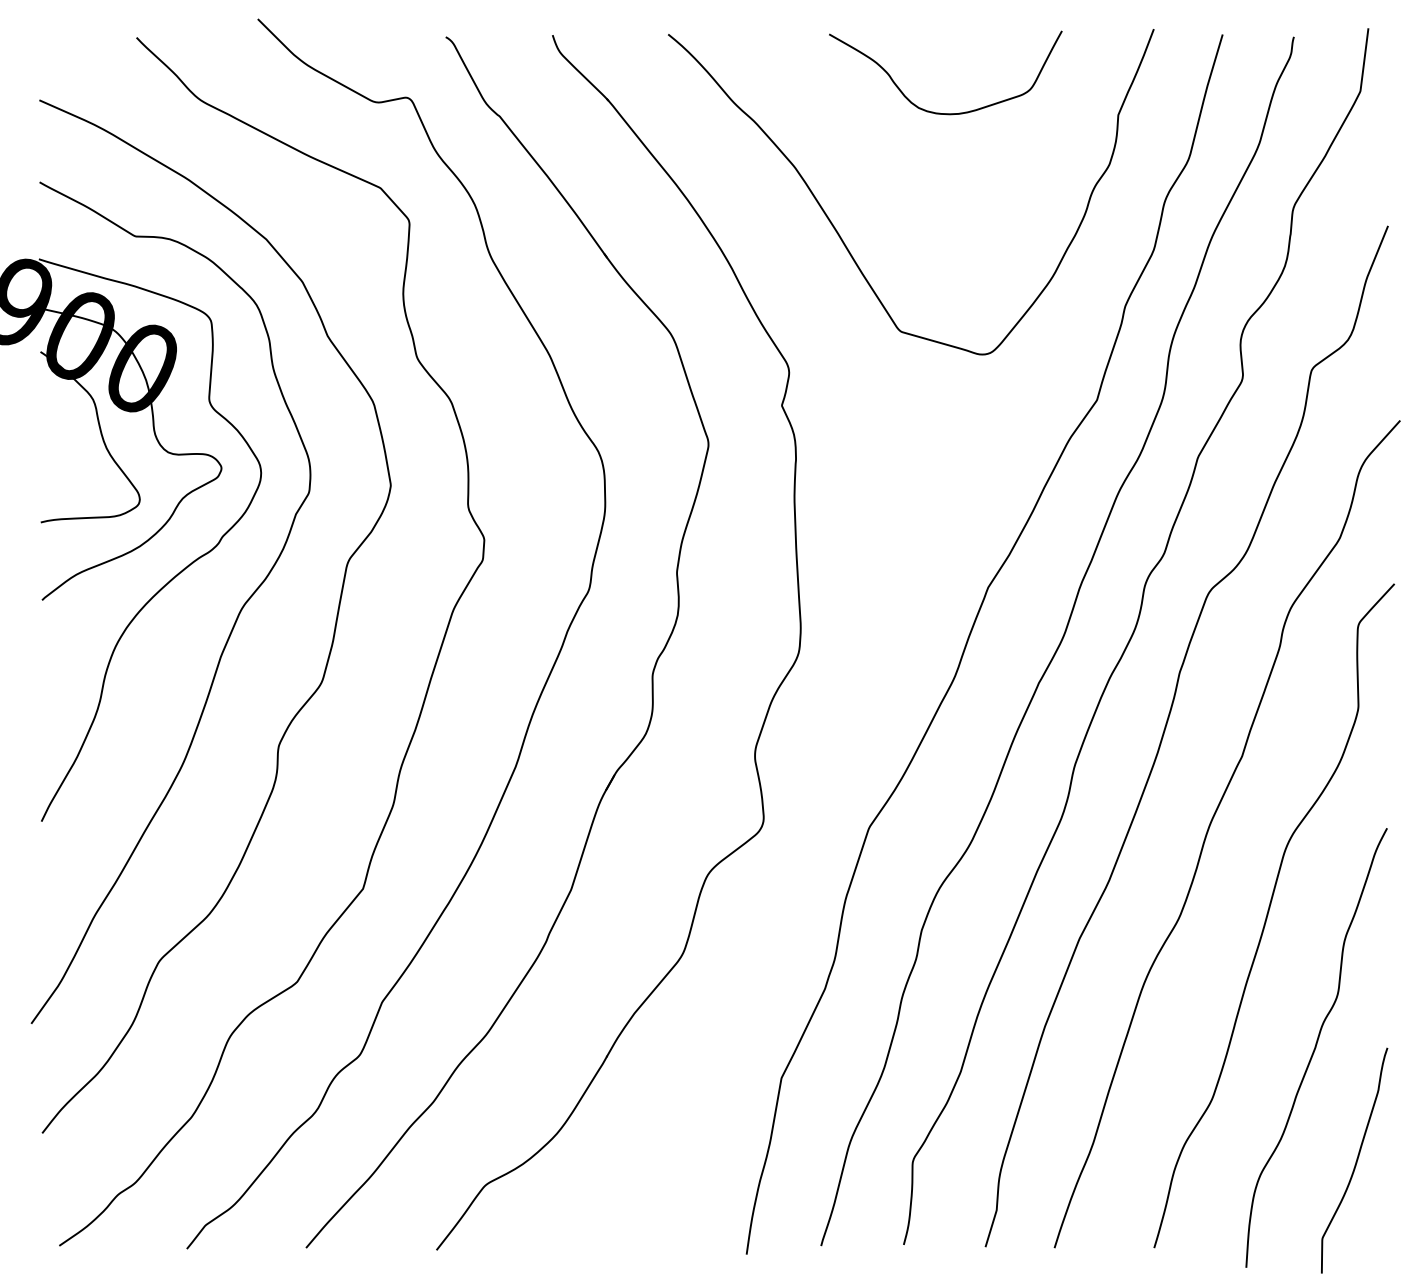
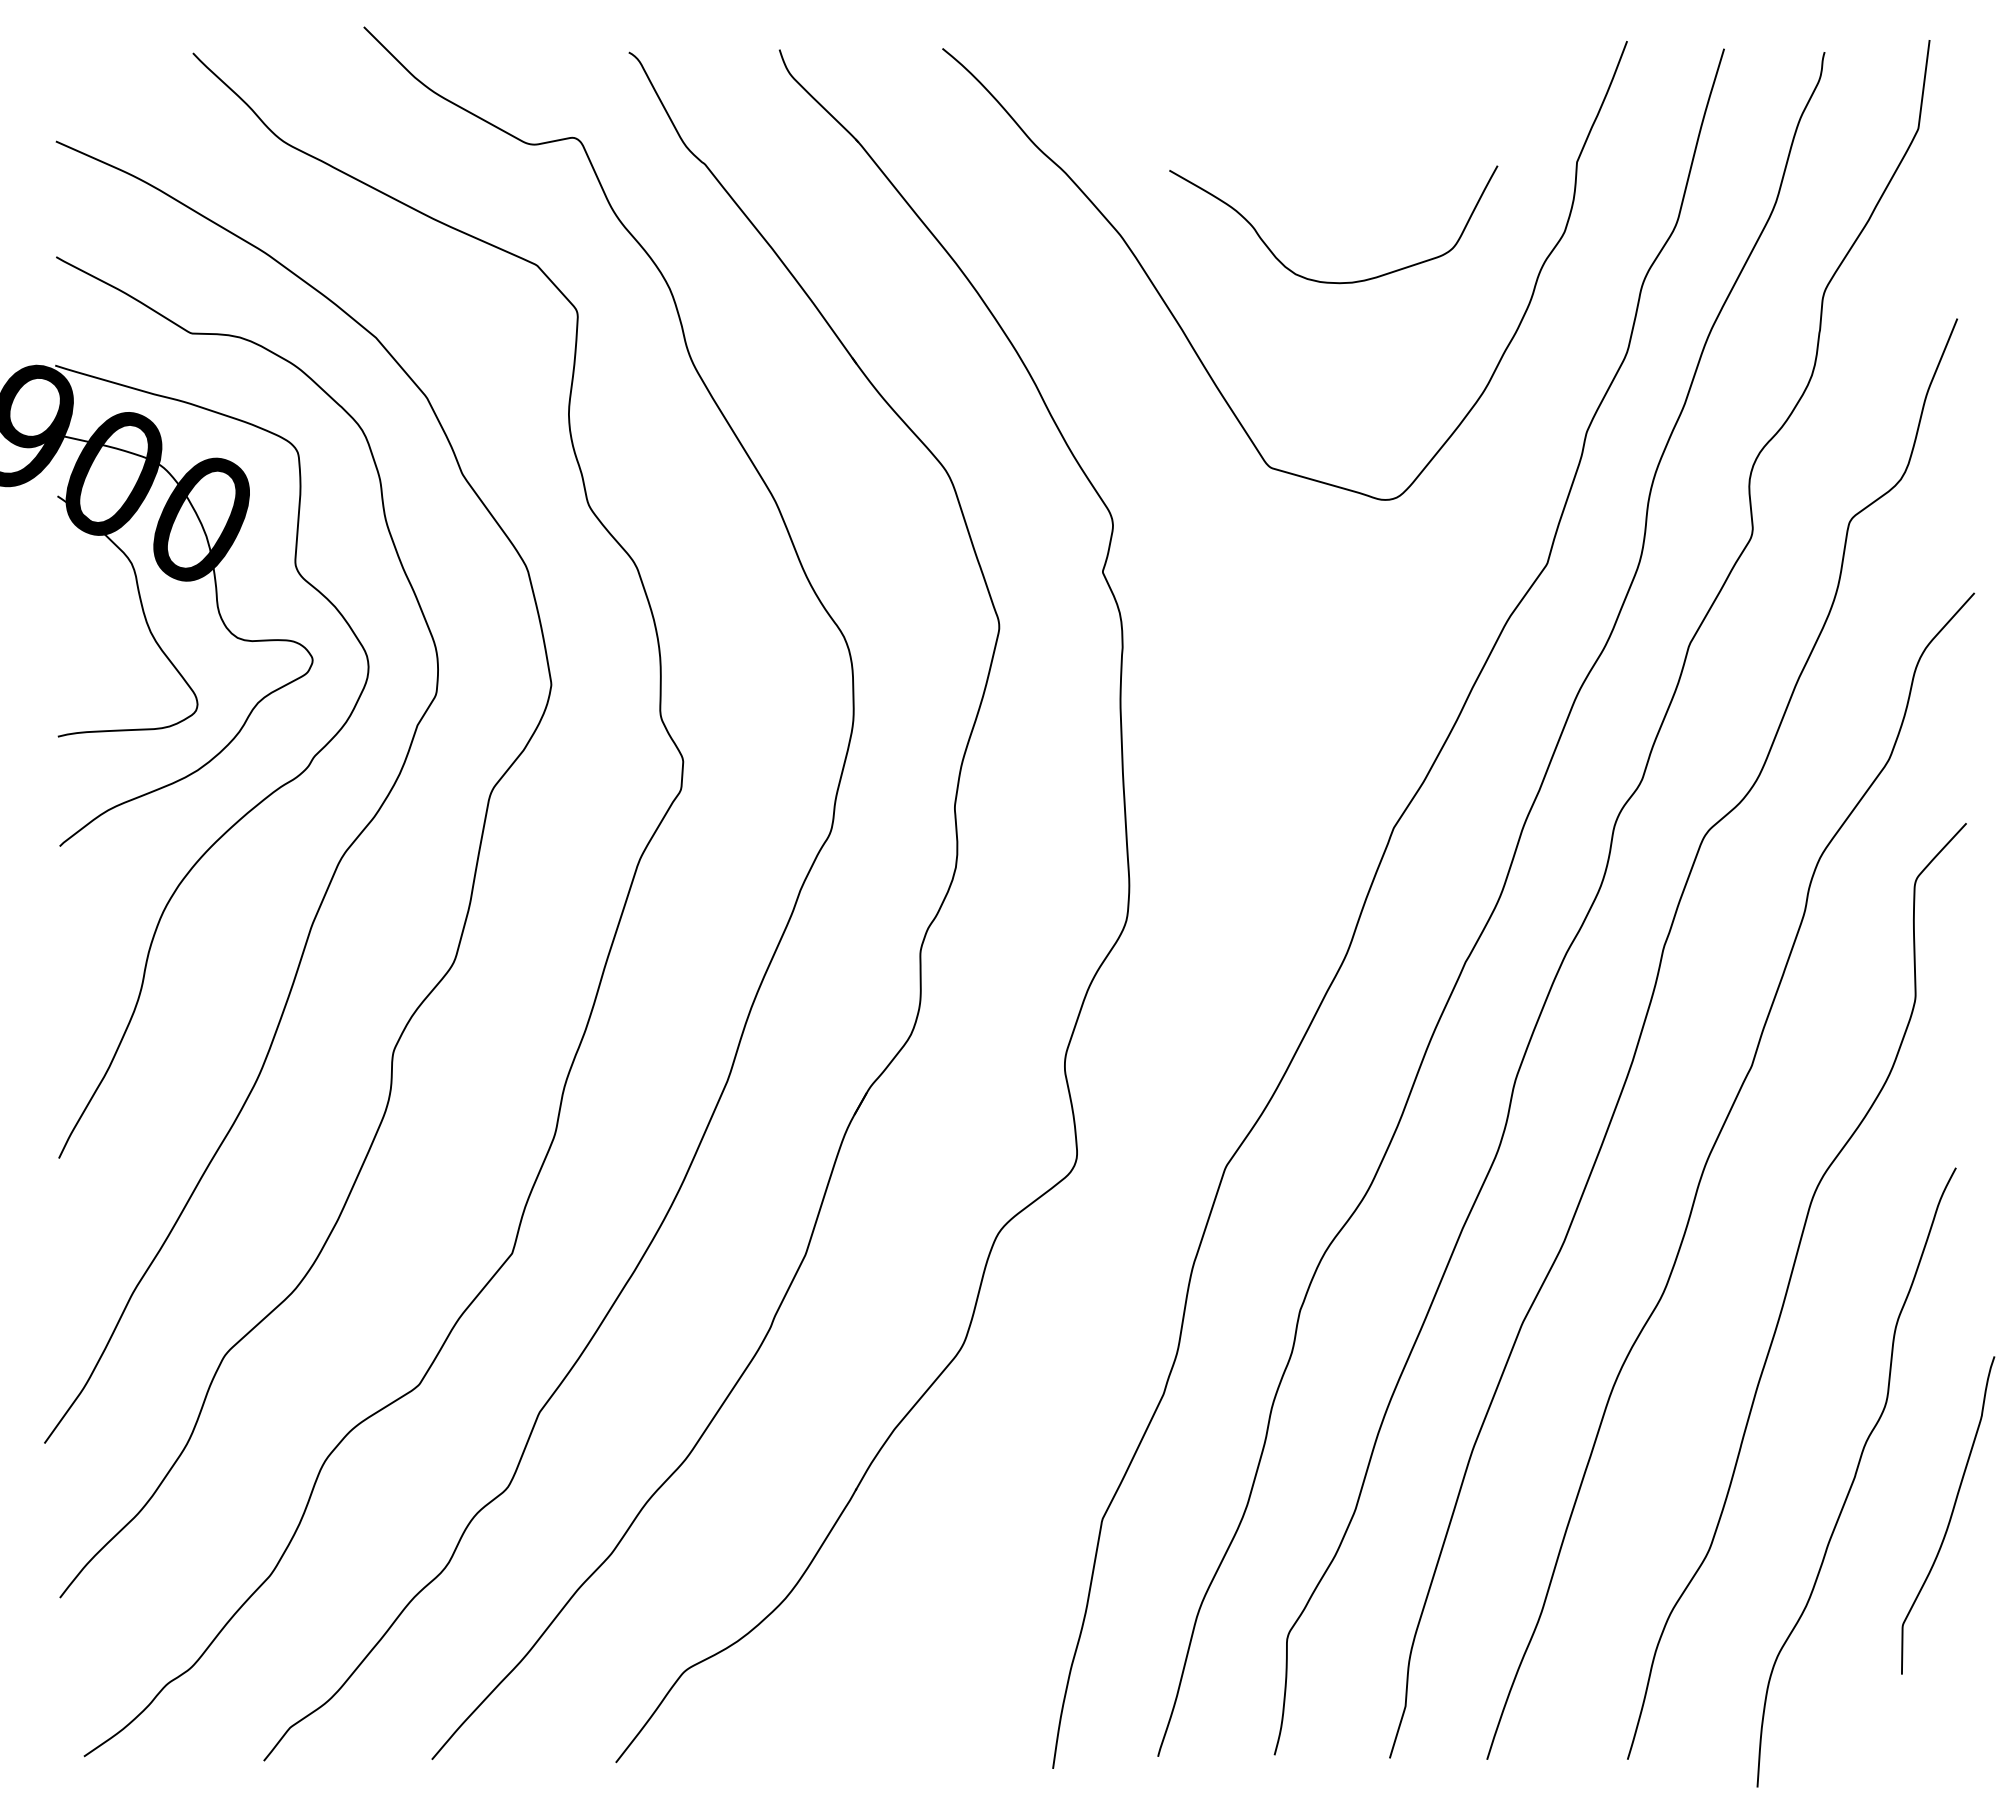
curve: (942, 113) -> (1329, 281), moved
curve: (1356, 1160) -> (1950, 1515), moved

